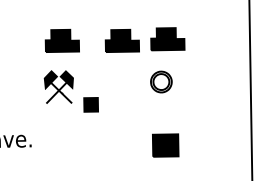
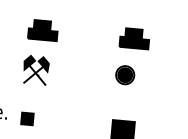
part: (121, 40) -> (94, 35), removed
fill: (161, 82) -> (125, 75), added
part: (90, 104) -> (26, 118), moved

